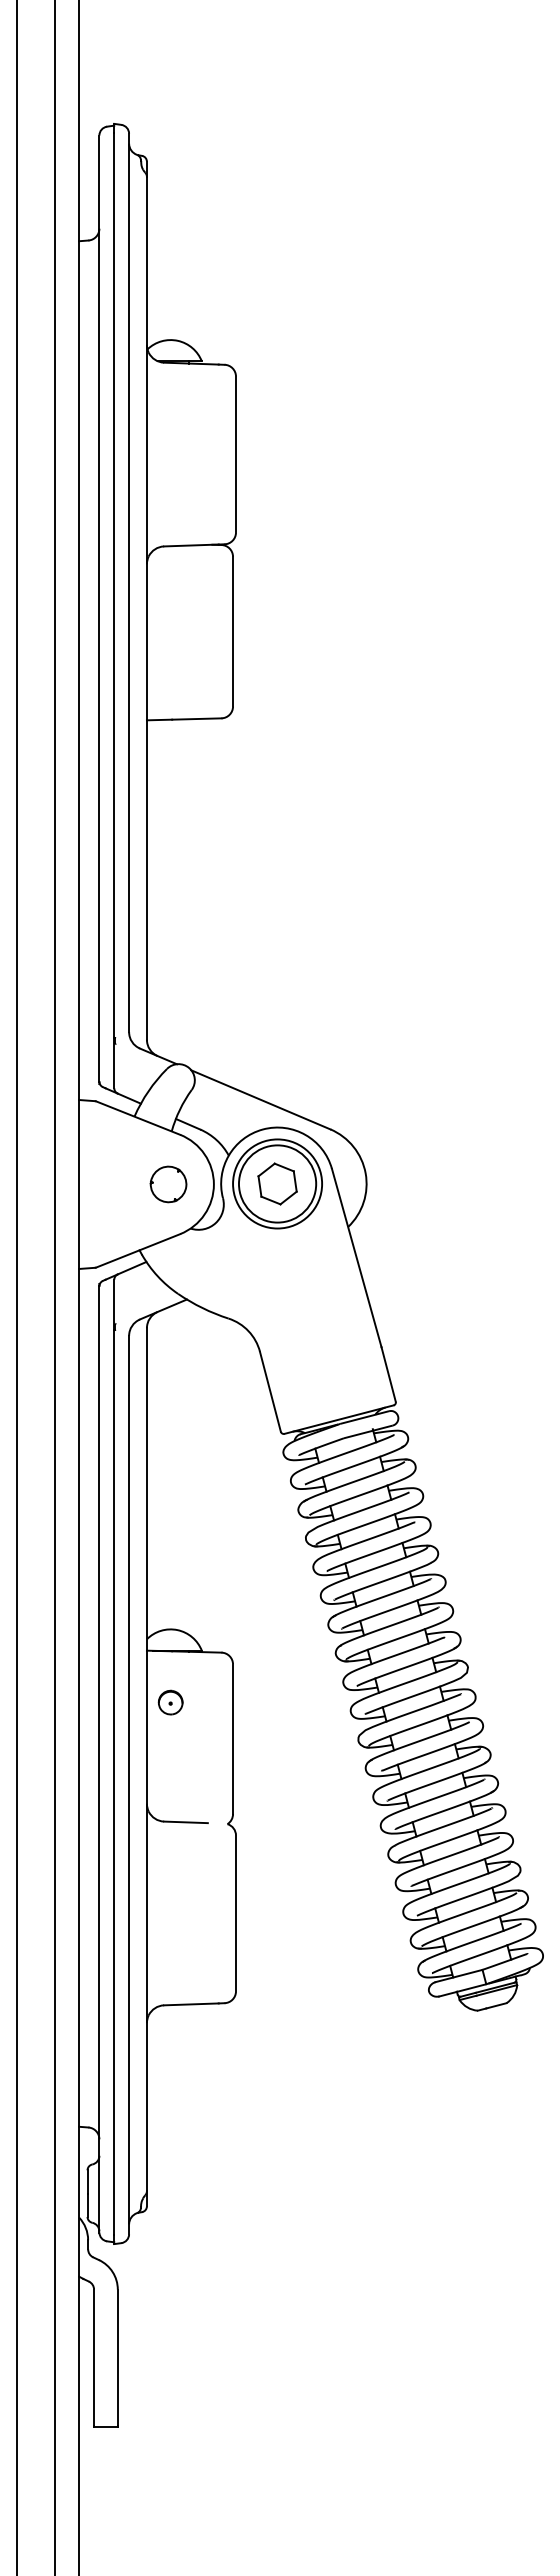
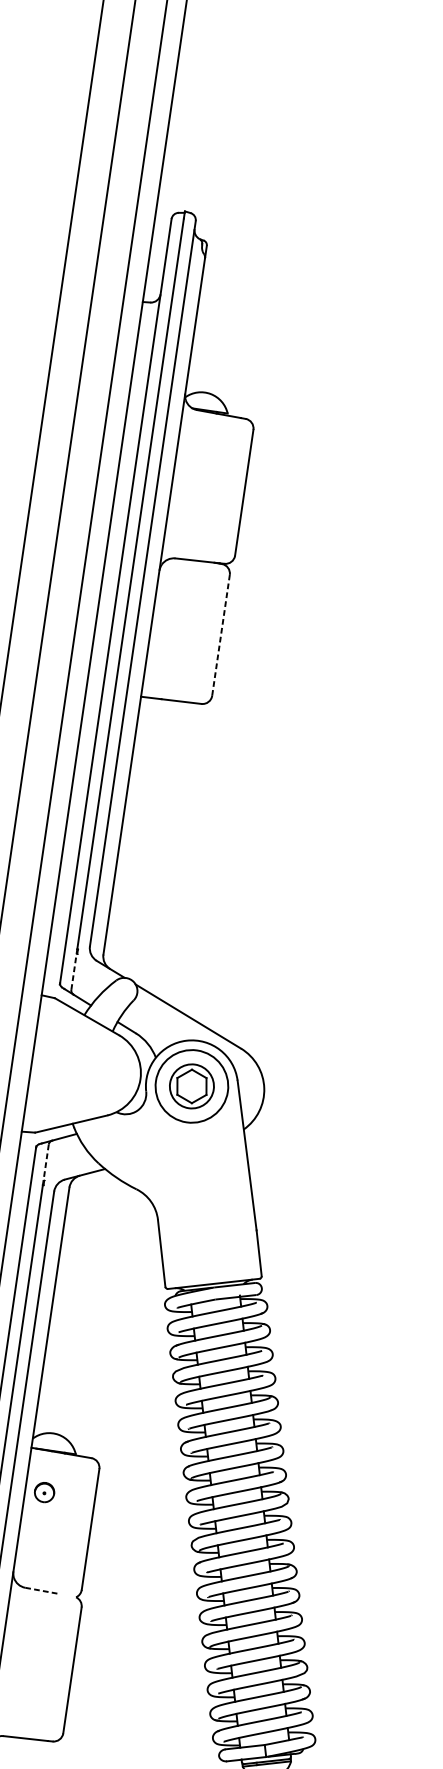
line: (233, 631) -> (221, 635), solid -> dashed
line: (114, 1062) -> (74, 969), solid -> dashed
circle: (277, 1183) -> (191, 1086), size x0.7
part: (168, 1184) -> (103, 1074), removed
line: (114, 1305) -> (45, 1165), solid -> dashed
line: (186, 1822) -> (43, 1591), solid -> dashed

